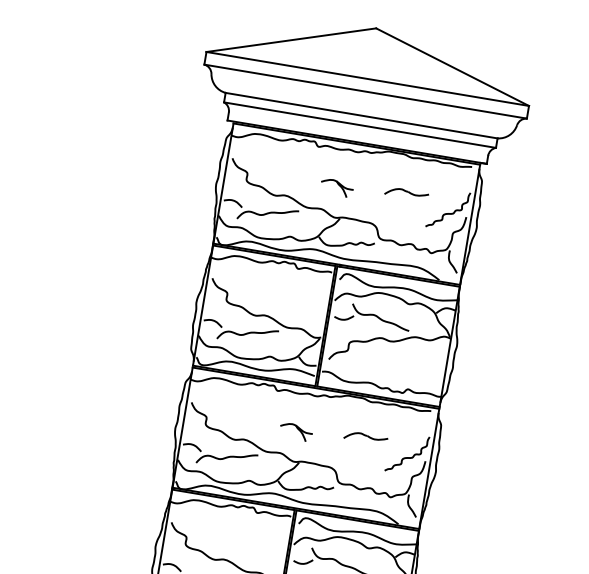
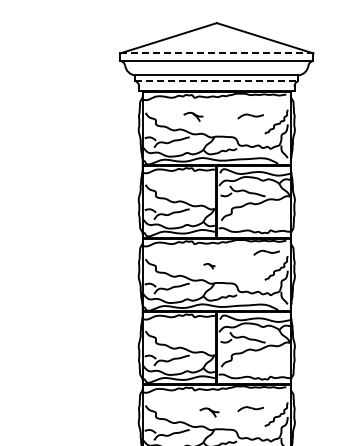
line: (367, 78) -> (216, 53), solid -> dashed
line: (361, 125) -> (217, 81), solid -> dashed
part: (337, 187) -> (193, 116), moved
part: (296, 432) -> (209, 266), size x0.6
part: (365, 437) -> (266, 252), moved

